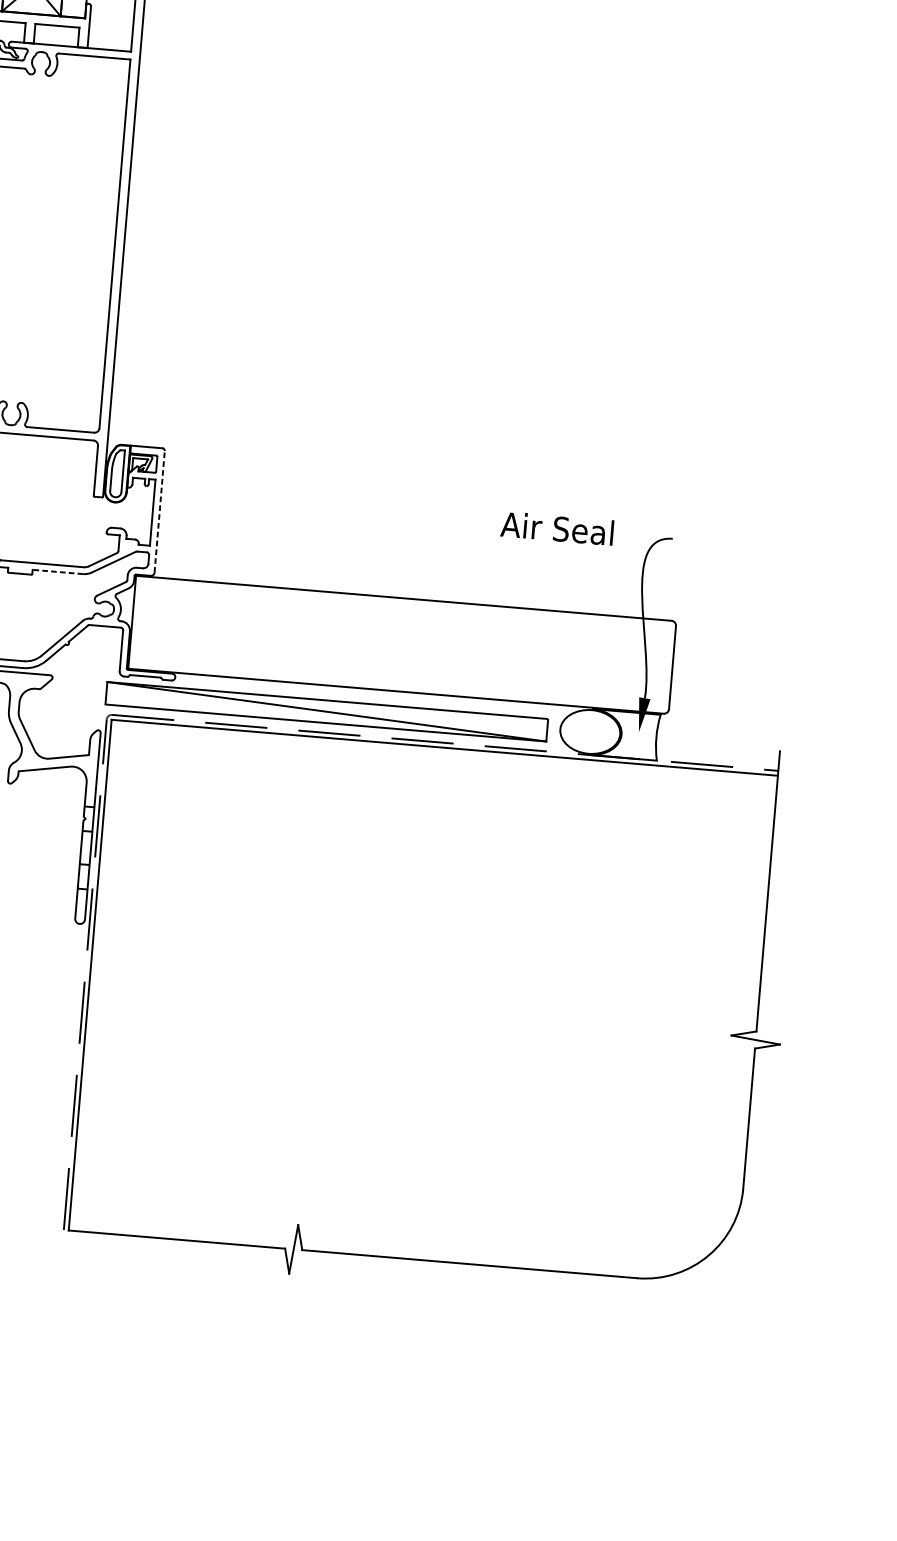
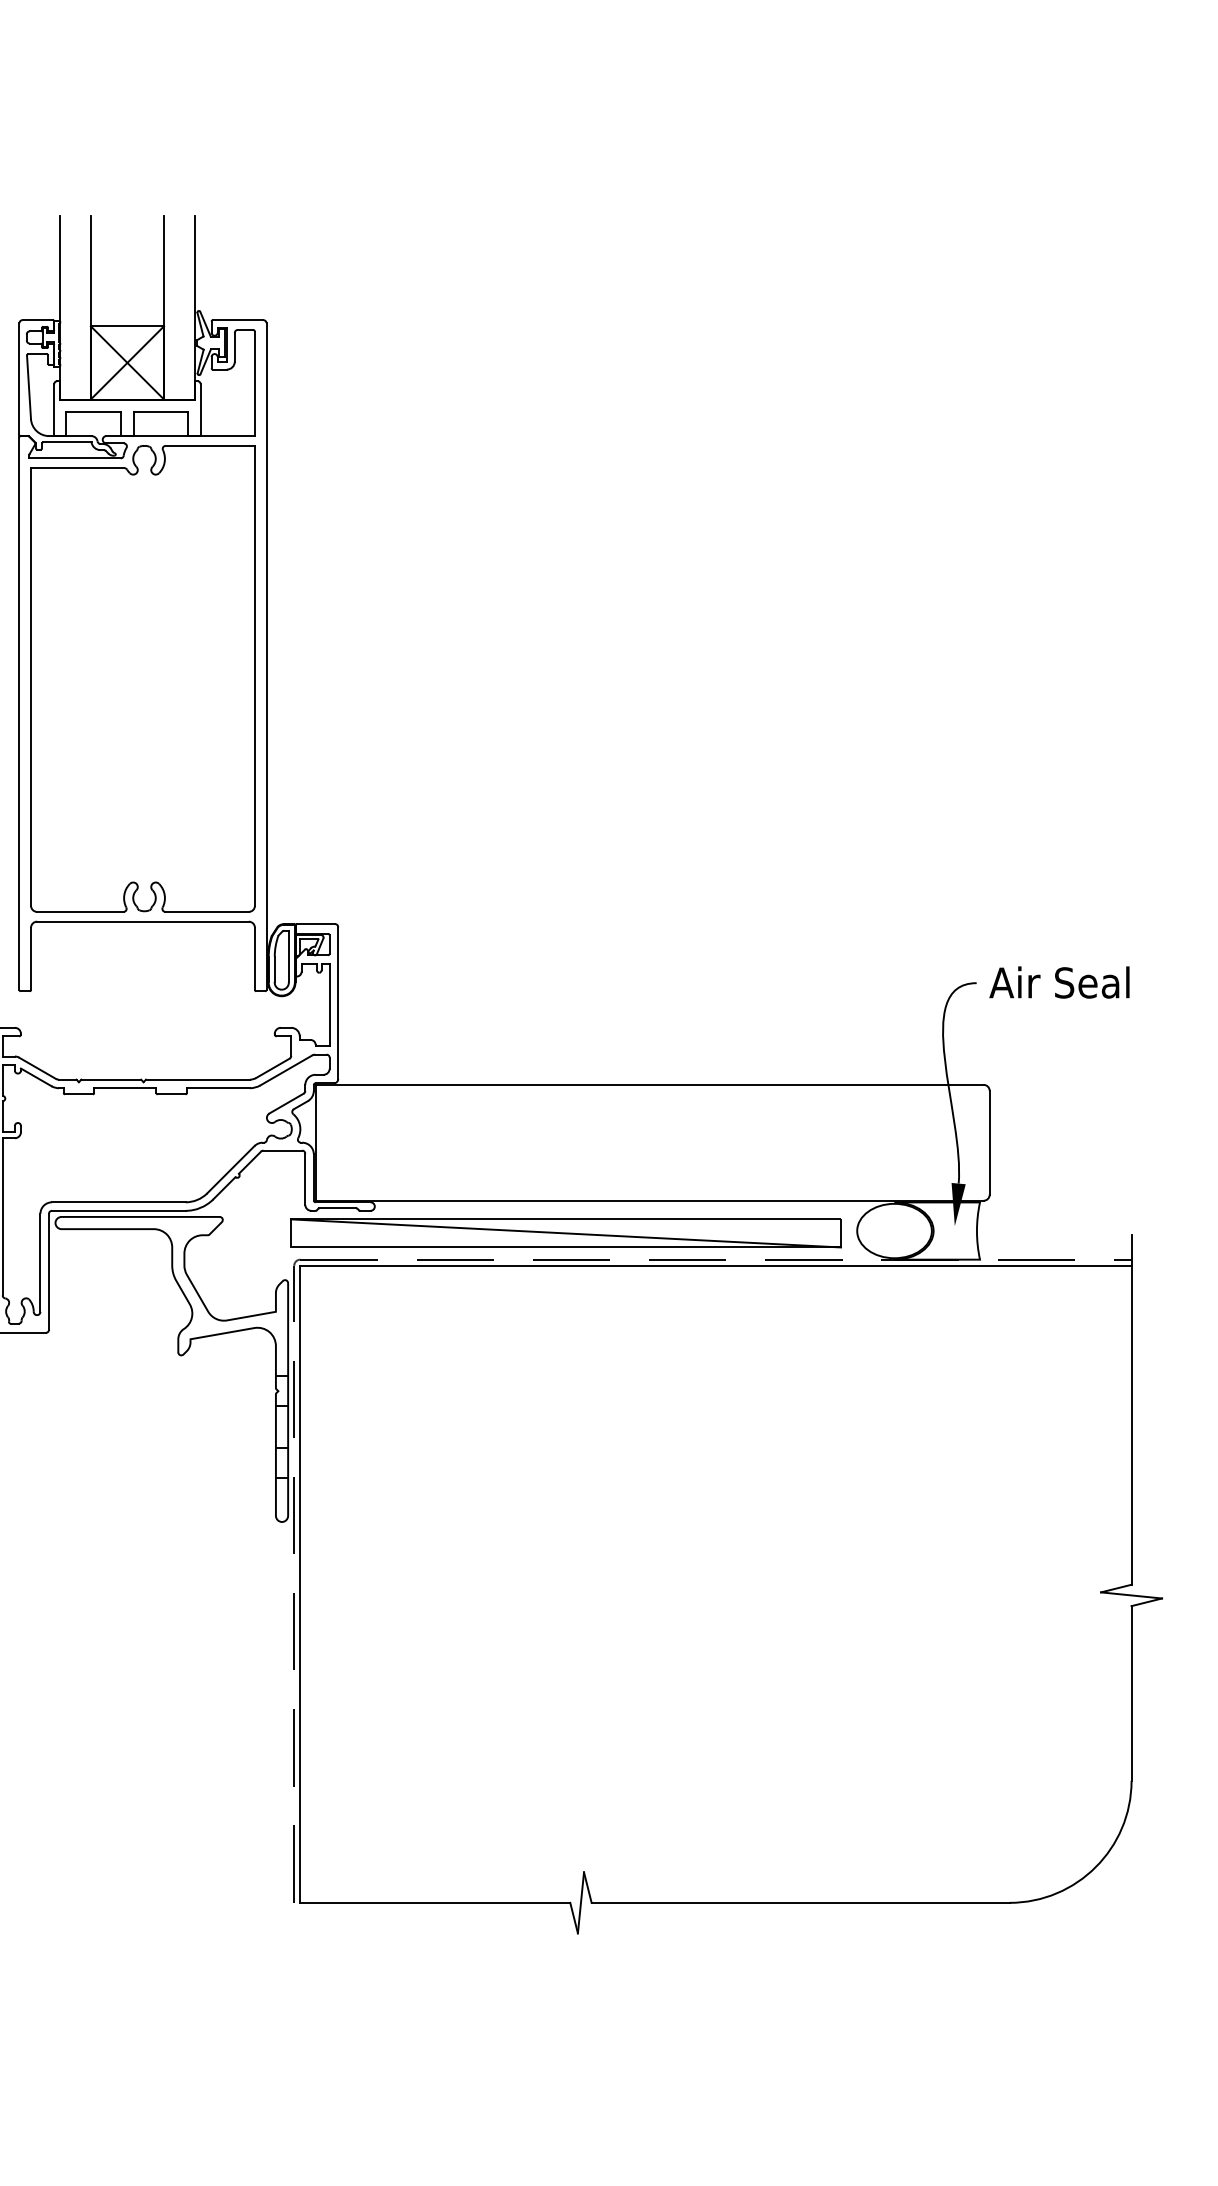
line: (159, 512) -> (338, 1003), dashed -> solid
text: (557, 528) -> (1059, 982), moved
line: (57, 572) -> (218, 1088), dashed -> solid

